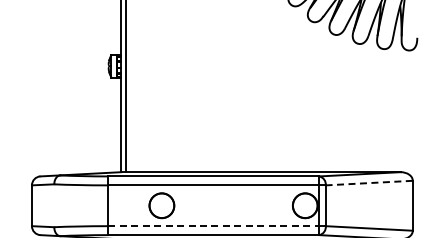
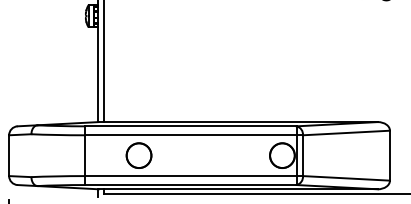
line: (369, 183) -> (346, 133), dashed -> solid
line: (213, 226) -> (190, 176), dashed -> solid

